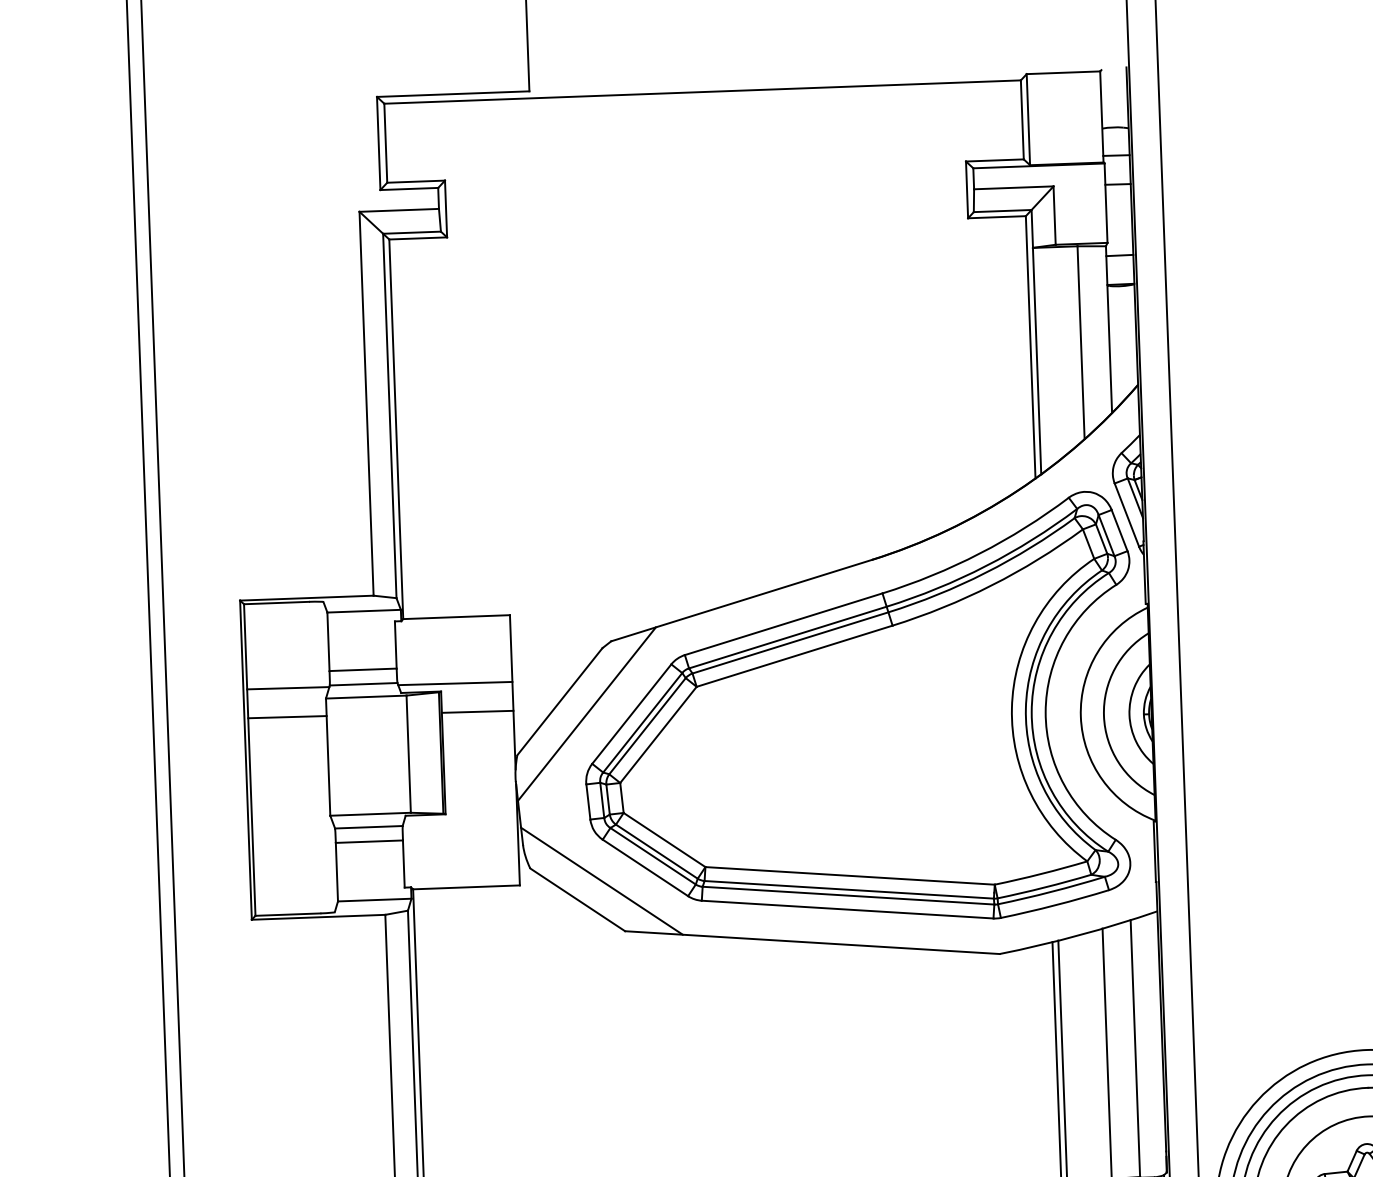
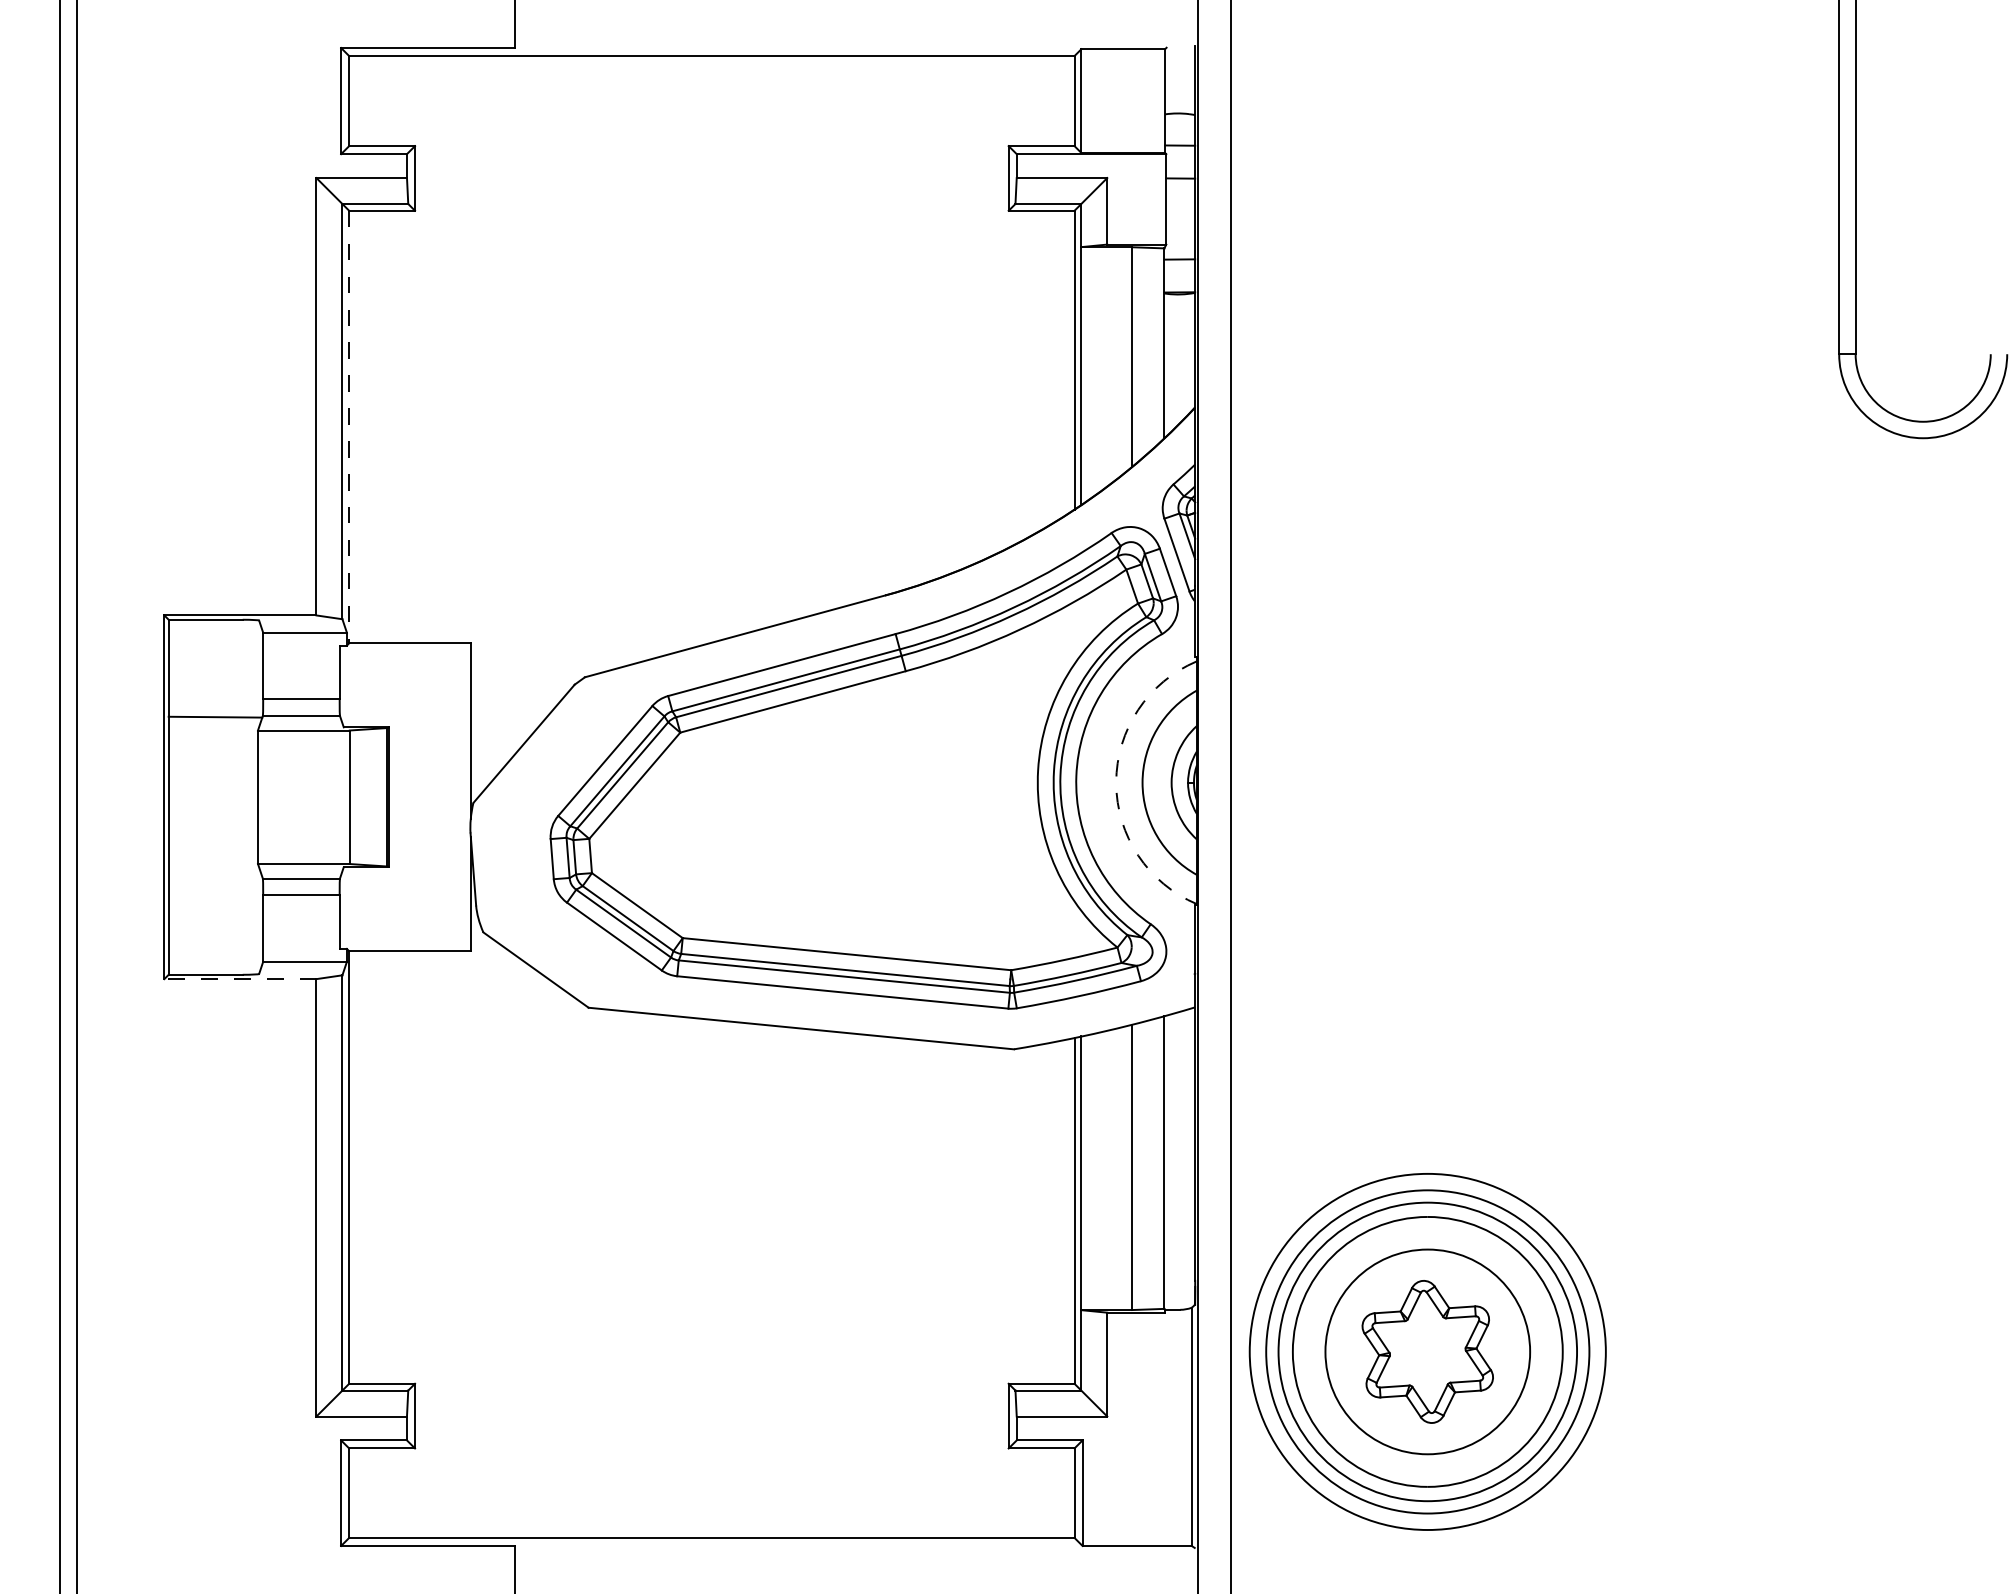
line: (396, 429) -> (349, 427), solid -> dashed
line: (455, 683) -> (405, 718), removed
line: (477, 711) -> (429, 751), removed
line: (587, 713) -> (554, 758), removed
line: (287, 716) -> (213, 749), removed
arc: (1081, 716) -> (1116, 782), solid -> dashed
line: (602, 880) -> (564, 949), removed
line: (317, 917) -> (239, 979), solid -> dashed

